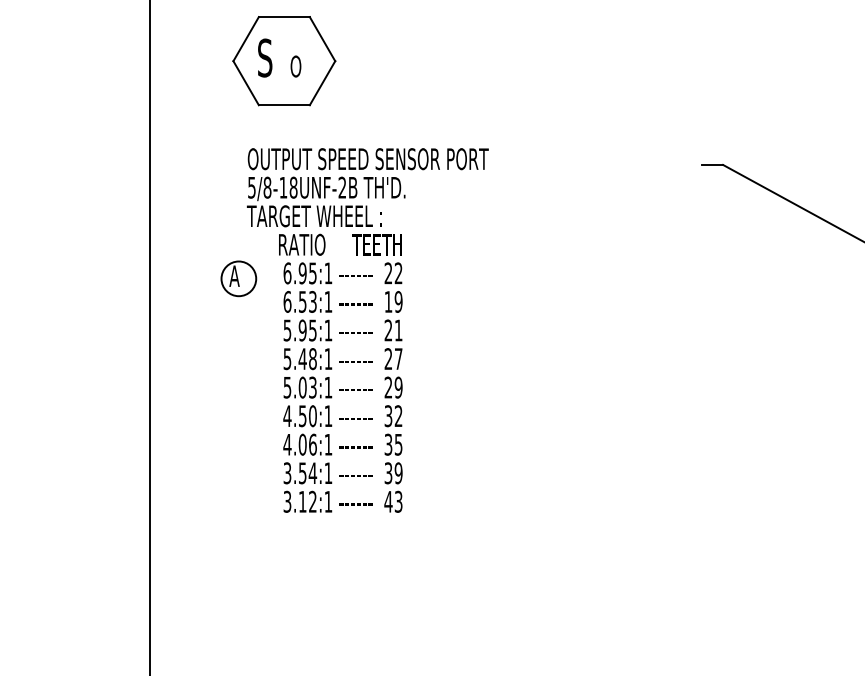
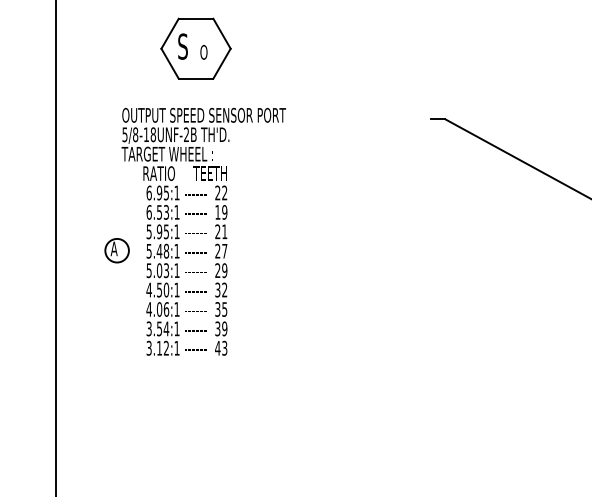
part: (283, 60) -> (195, 48), moved
part: (237, 278) -> (116, 250), moved

